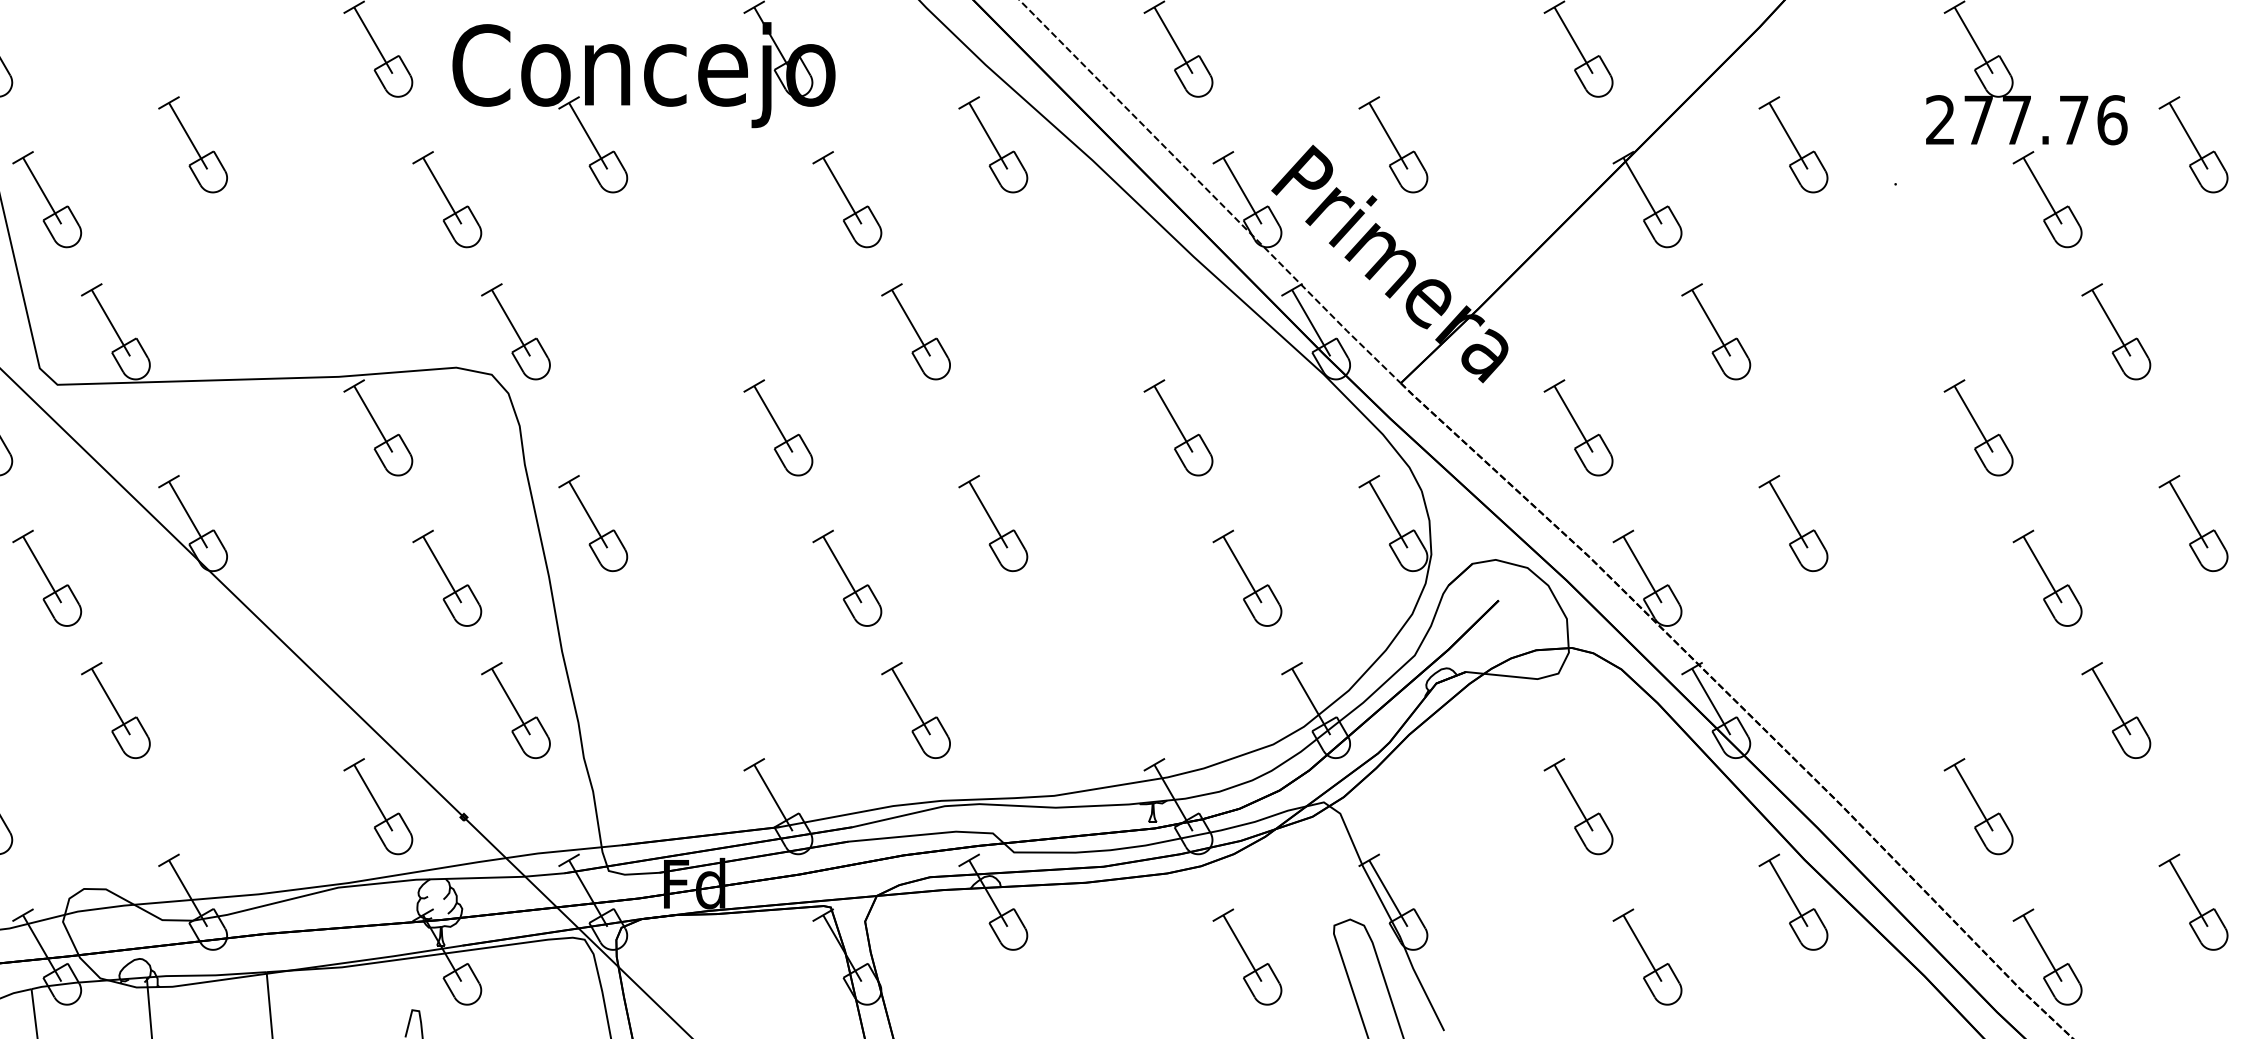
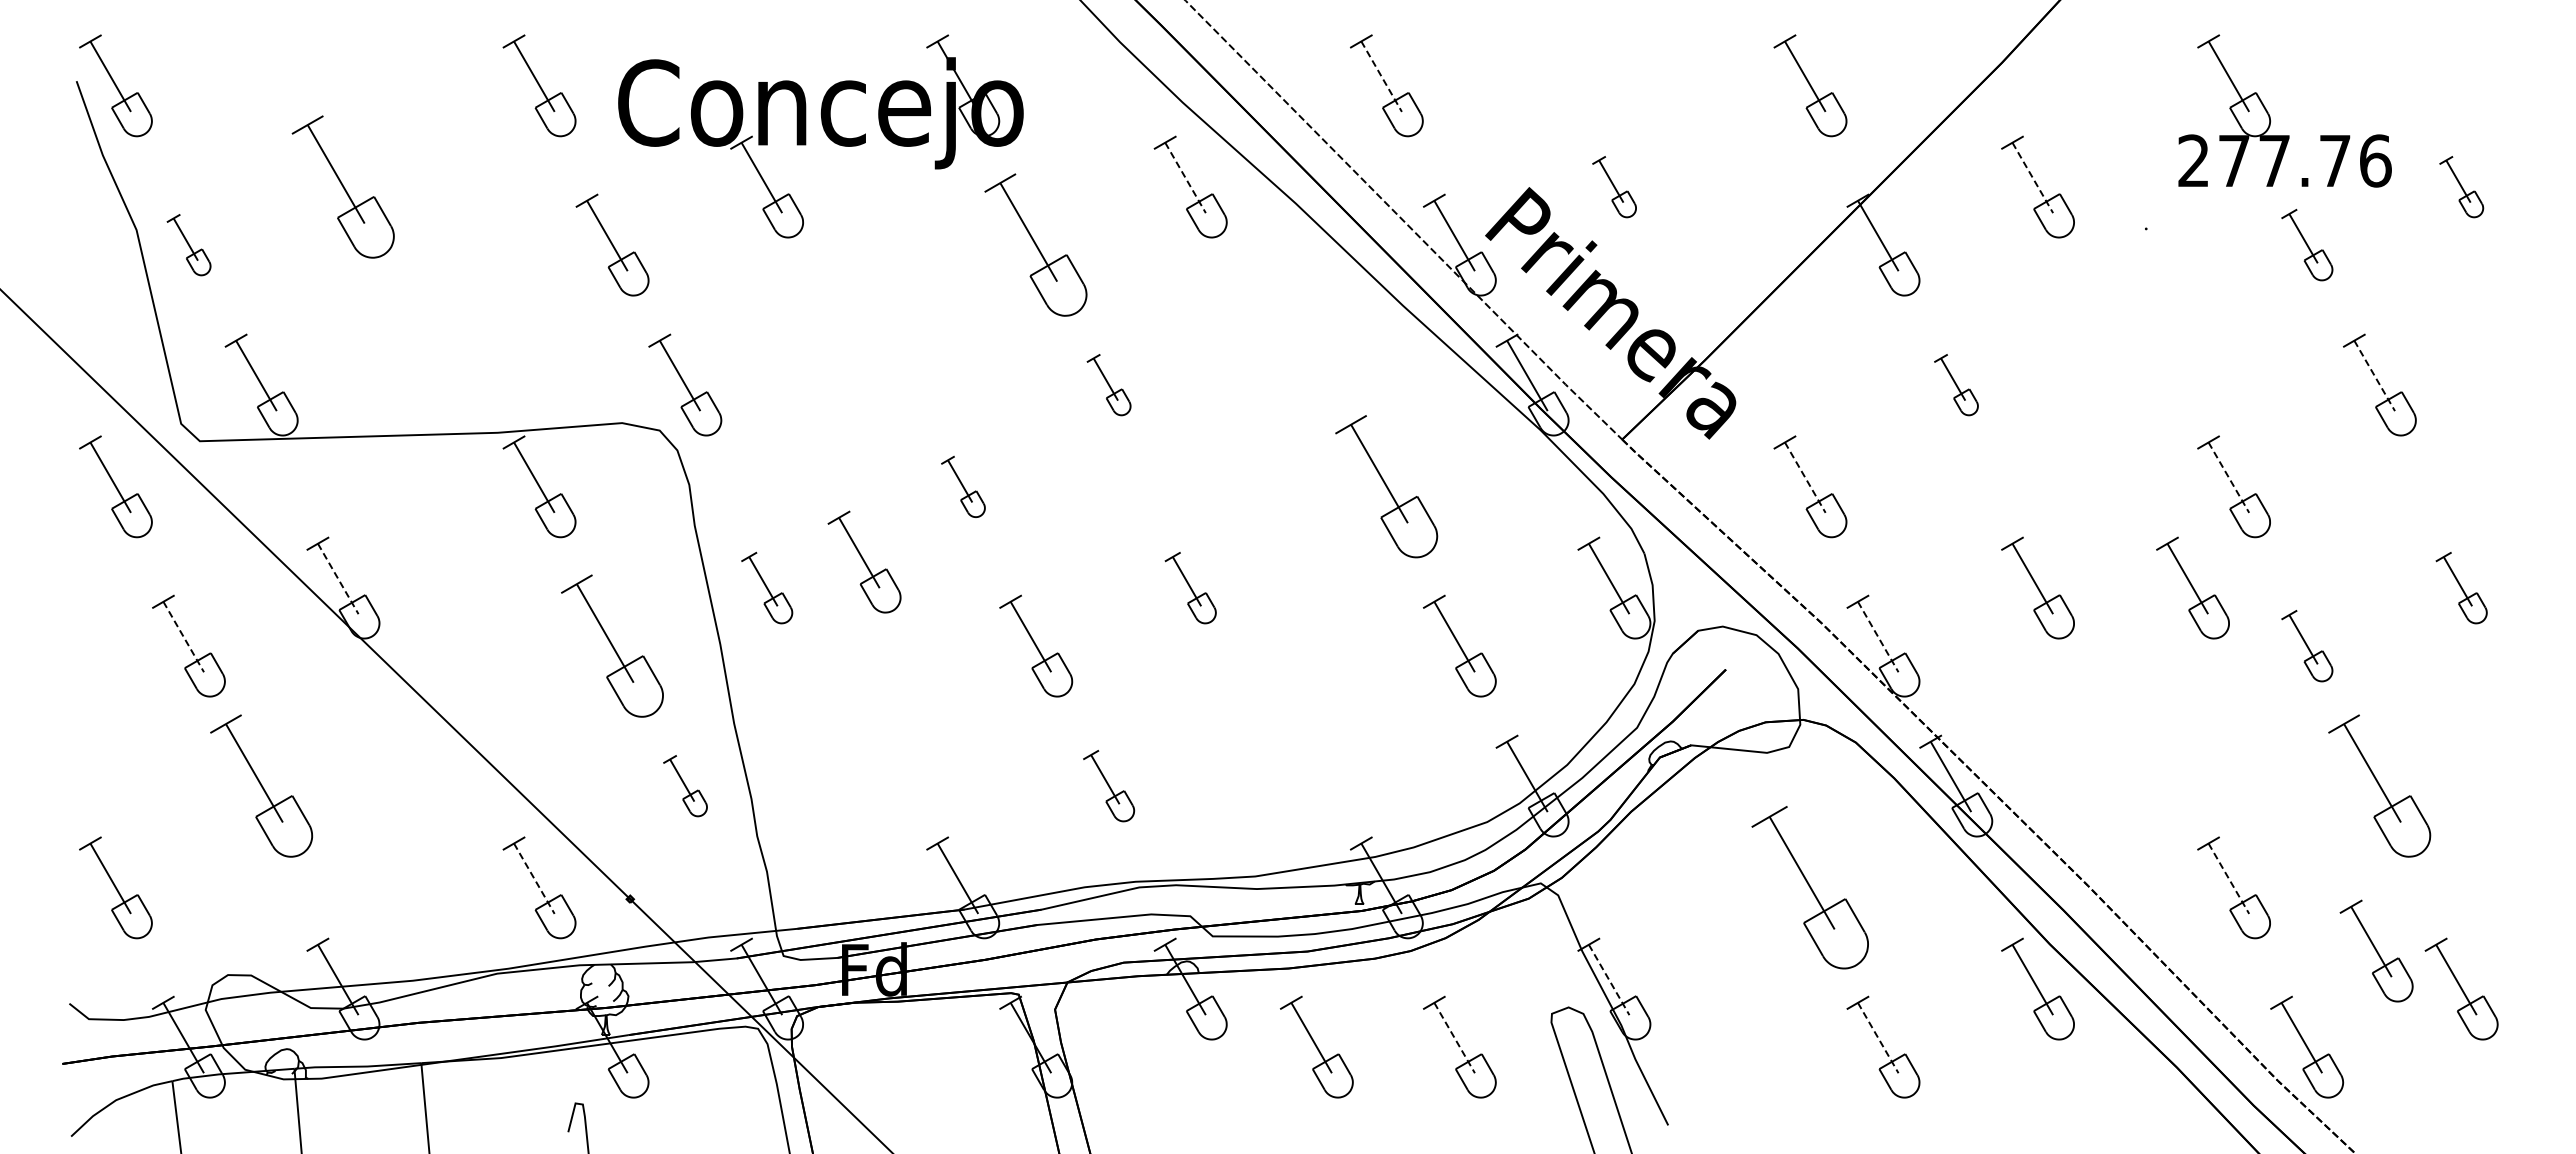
line: (1173, 40) -> (1381, 76), solid -> dashed
line: (988, 135) -> (1185, 177), solid -> dashed
line: (1788, 135) -> (2032, 177), solid -> dashed
part: (193, 144) -> (343, 186), size x1.4
part: (1393, 144) -> (1614, 186), size x0.6
part: (2193, 144) -> (2461, 186), size x0.6
part: (46, 199) -> (188, 244), size x0.6
part: (847, 199) -> (1036, 244), size x1.4
part: (2047, 199) -> (2307, 244), size x0.7
line: (2111, 322) -> (2374, 375), solid -> dashed
part: (915, 331) -> (1108, 384), size x0.6
part: (1716, 331) -> (1956, 384), size x0.6
line: (1573, 419) -> (1805, 477), solid -> dashed
line: (1973, 419) -> (2228, 477), solid -> dashed
part: (778, 427) -> (963, 486), size x0.6
part: (1178, 427) -> (1386, 486), size x1.4
part: (685, 498) -> (864, 561), added
line: (188, 514) -> (338, 578), solid -> dashed
part: (592, 522) -> (766, 587), size x0.7
part: (993, 522) -> (1190, 587), size x0.7
part: (1939, 522) -> (2192, 587), added
part: (2193, 522) -> (2461, 587), size x0.7
line: (42, 570) -> (183, 637), solid -> dashed
line: (1642, 570) -> (1878, 637), solid -> dashed
part: (447, 577) -> (612, 645), size x1.4
part: (2047, 577) -> (2307, 645), size x0.7
part: (115, 709) -> (261, 785), size x1.4
part: (516, 709) -> (685, 785), size x0.6
part: (915, 709) -> (1108, 785), size x0.7
part: (2115, 709) -> (2379, 785), size x1.4
line: (373, 797) -> (534, 878), solid -> dashed
line: (1973, 797) -> (2228, 878), solid -> dashed
part: (1578, 806) -> (1810, 887), size x1.6
part: (2113, 865) -> (2376, 950), added
line: (1388, 893) -> (1609, 979), solid -> dashed
line: (1242, 948) -> (1454, 1038), solid -> dashed
line: (1642, 948) -> (1878, 1038), solid -> dashed
part: (1112, 956) -> (1316, 1046), added

